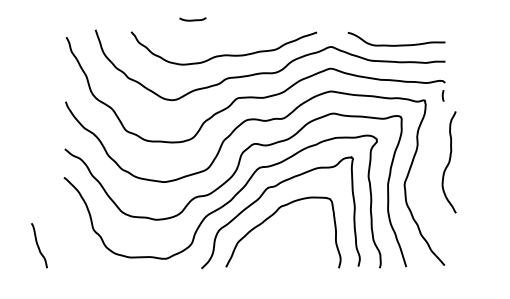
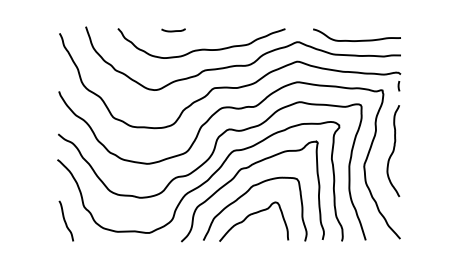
curve: (192, 19) -> (173, 30), moved
curve: (449, 161) -> (393, 150), moved
curve: (279, 239) -> (251, 215), added
curve: (38, 244) -> (65, 220), moved

